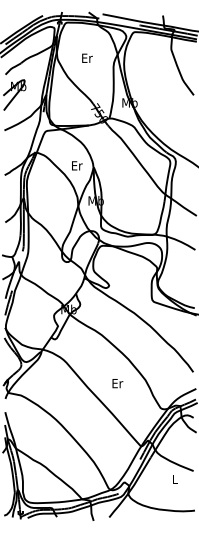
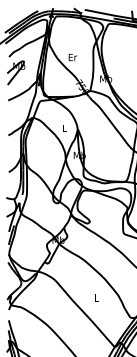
text: (87, 57) -> (72, 56), moved
text: (77, 165) -> (65, 127), Er -> L
text: (117, 383) -> (96, 297), Er -> L

